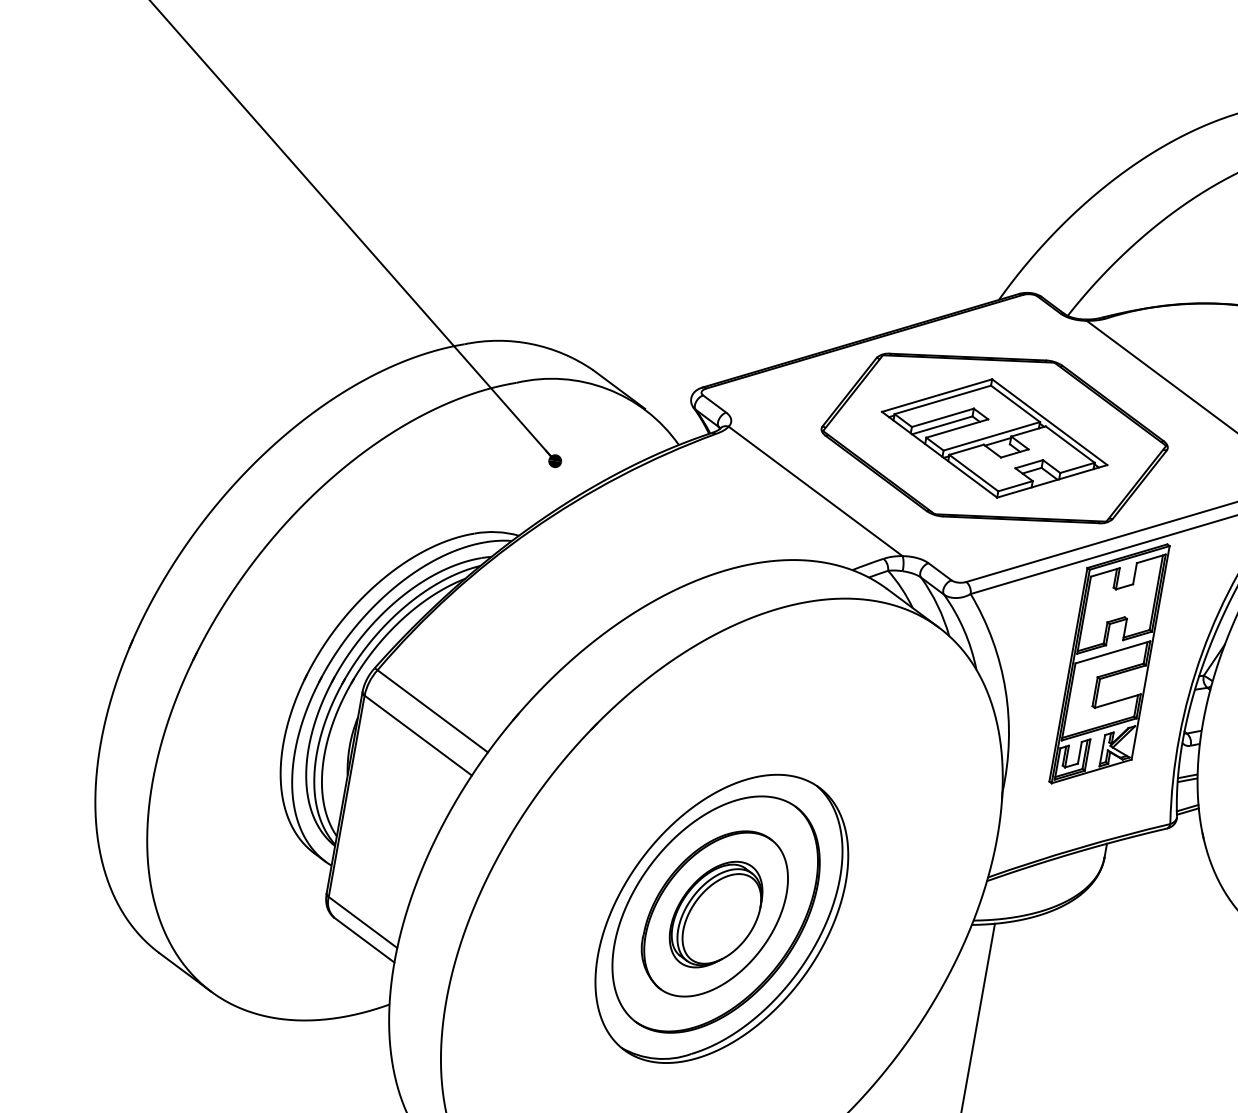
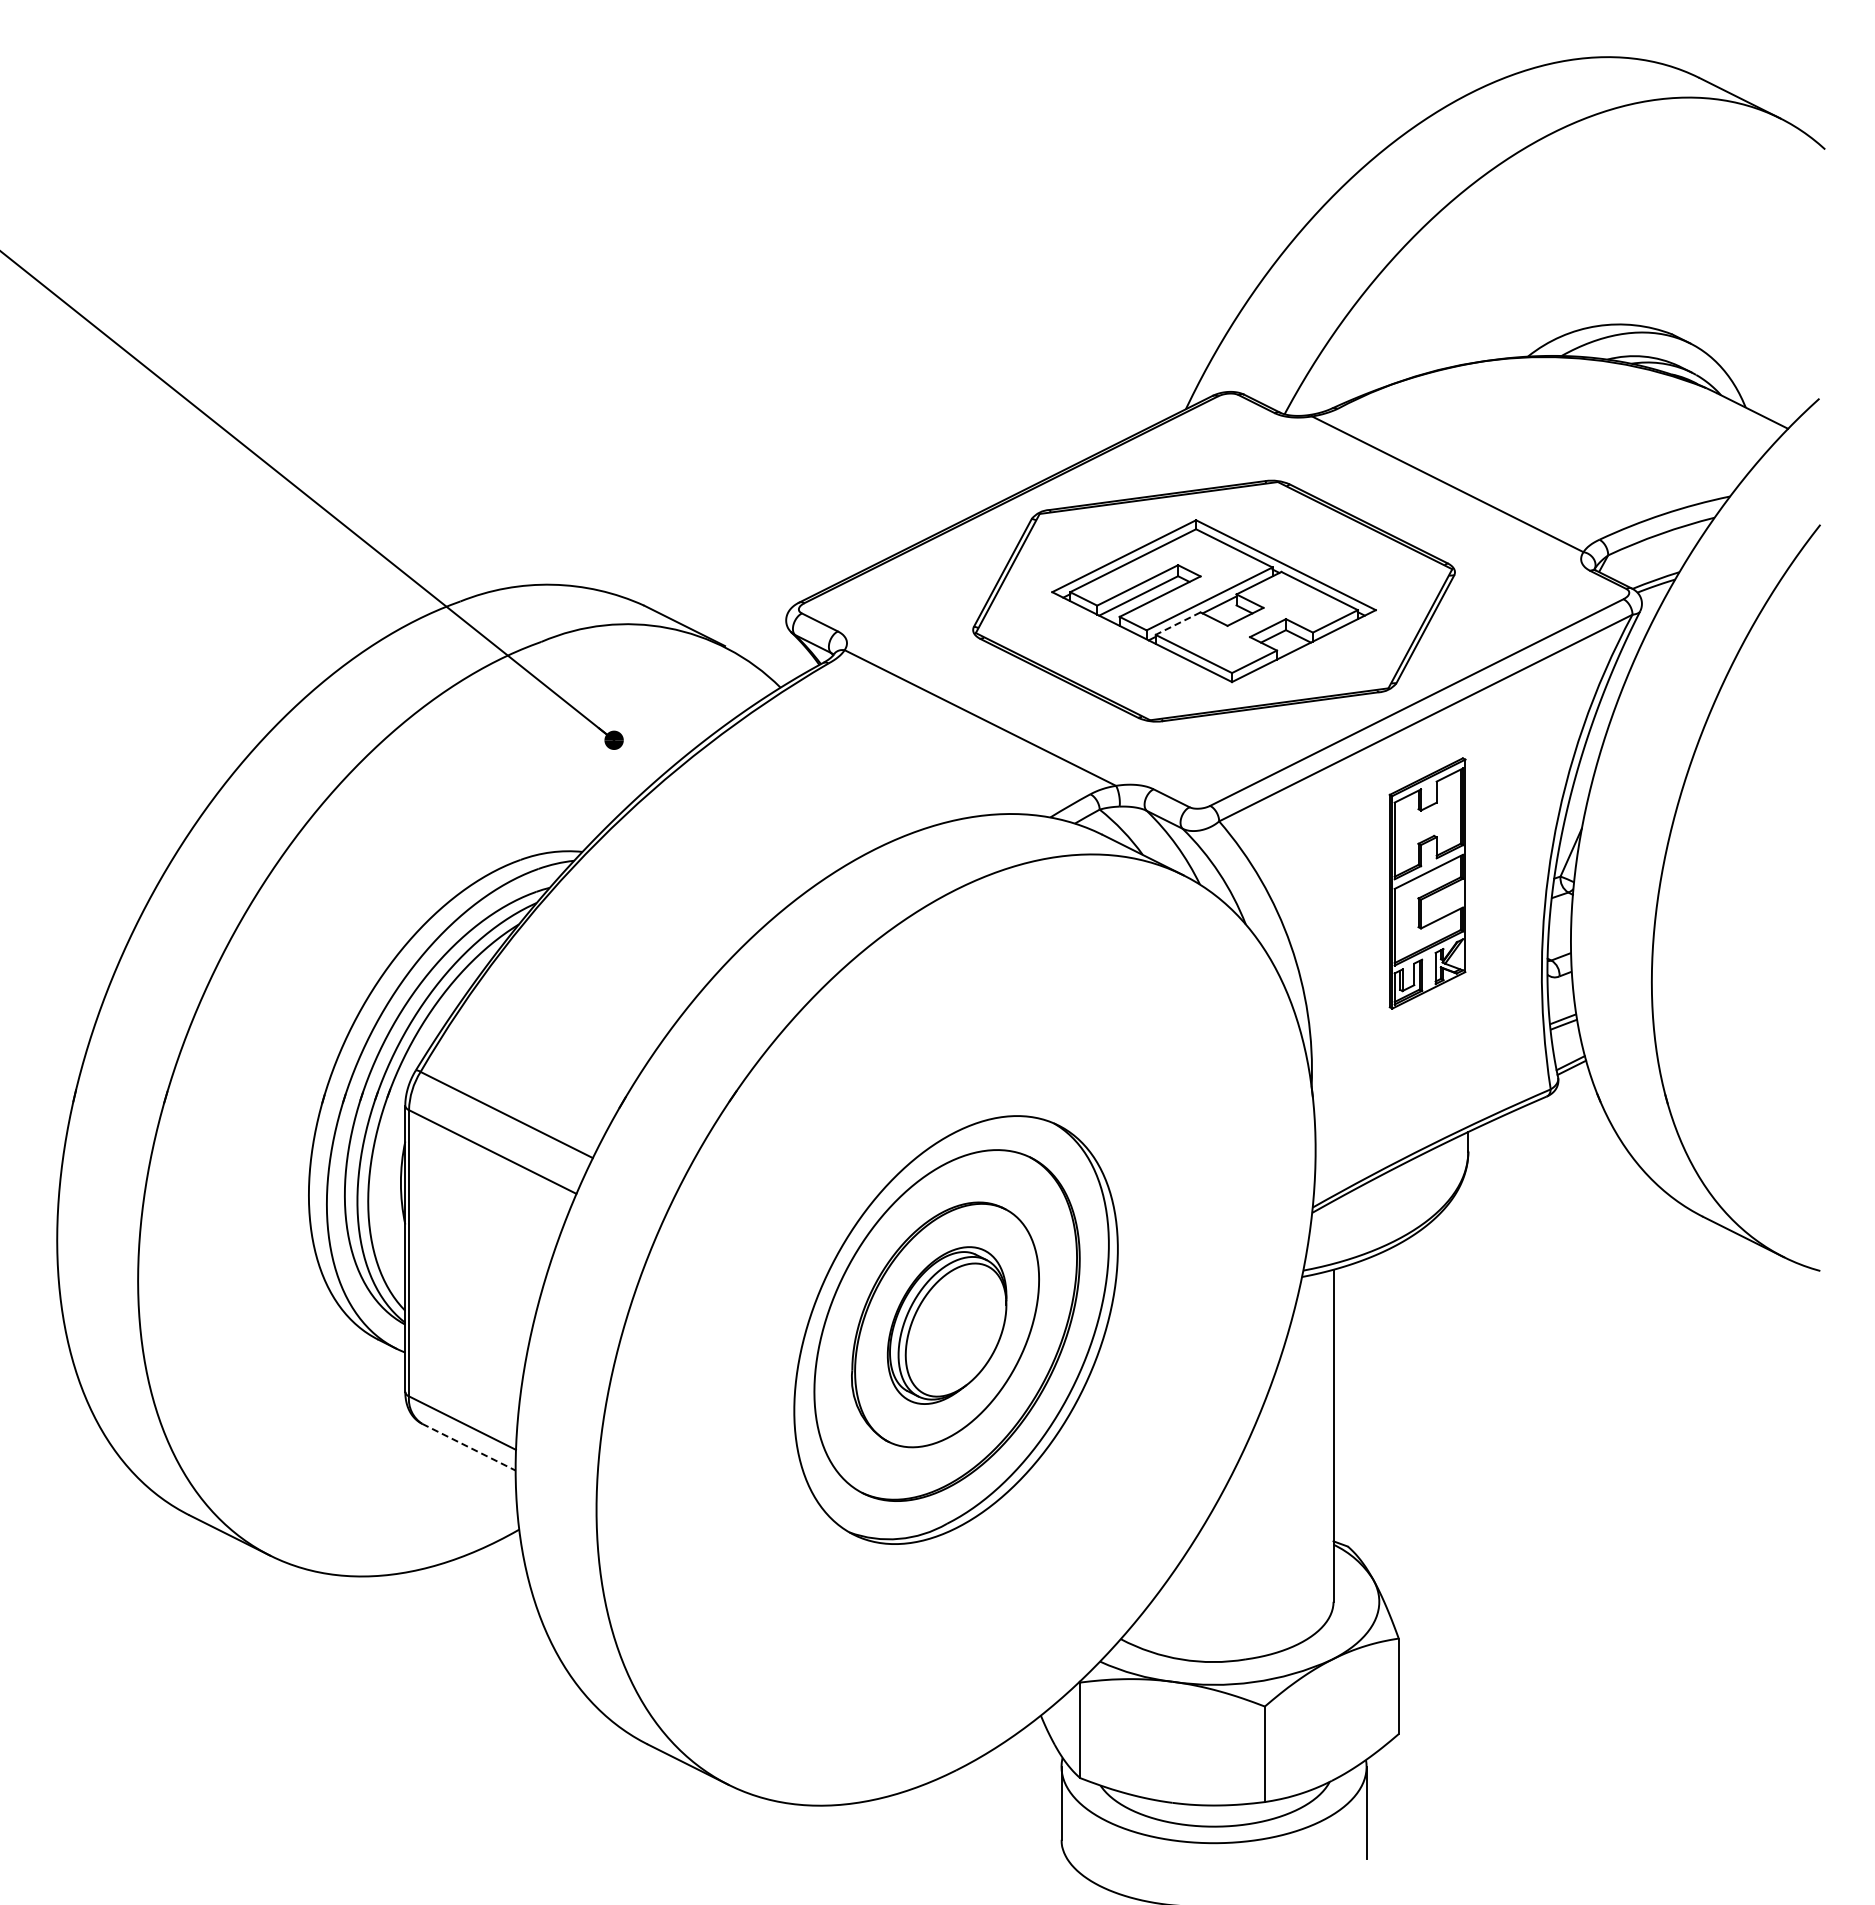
line: (966, 449) -> (1177, 623), solid -> dashed
part: (1109, 663) -> (1427, 883), size x0.7
line: (364, 940) -> (469, 1447), solid -> dashed

